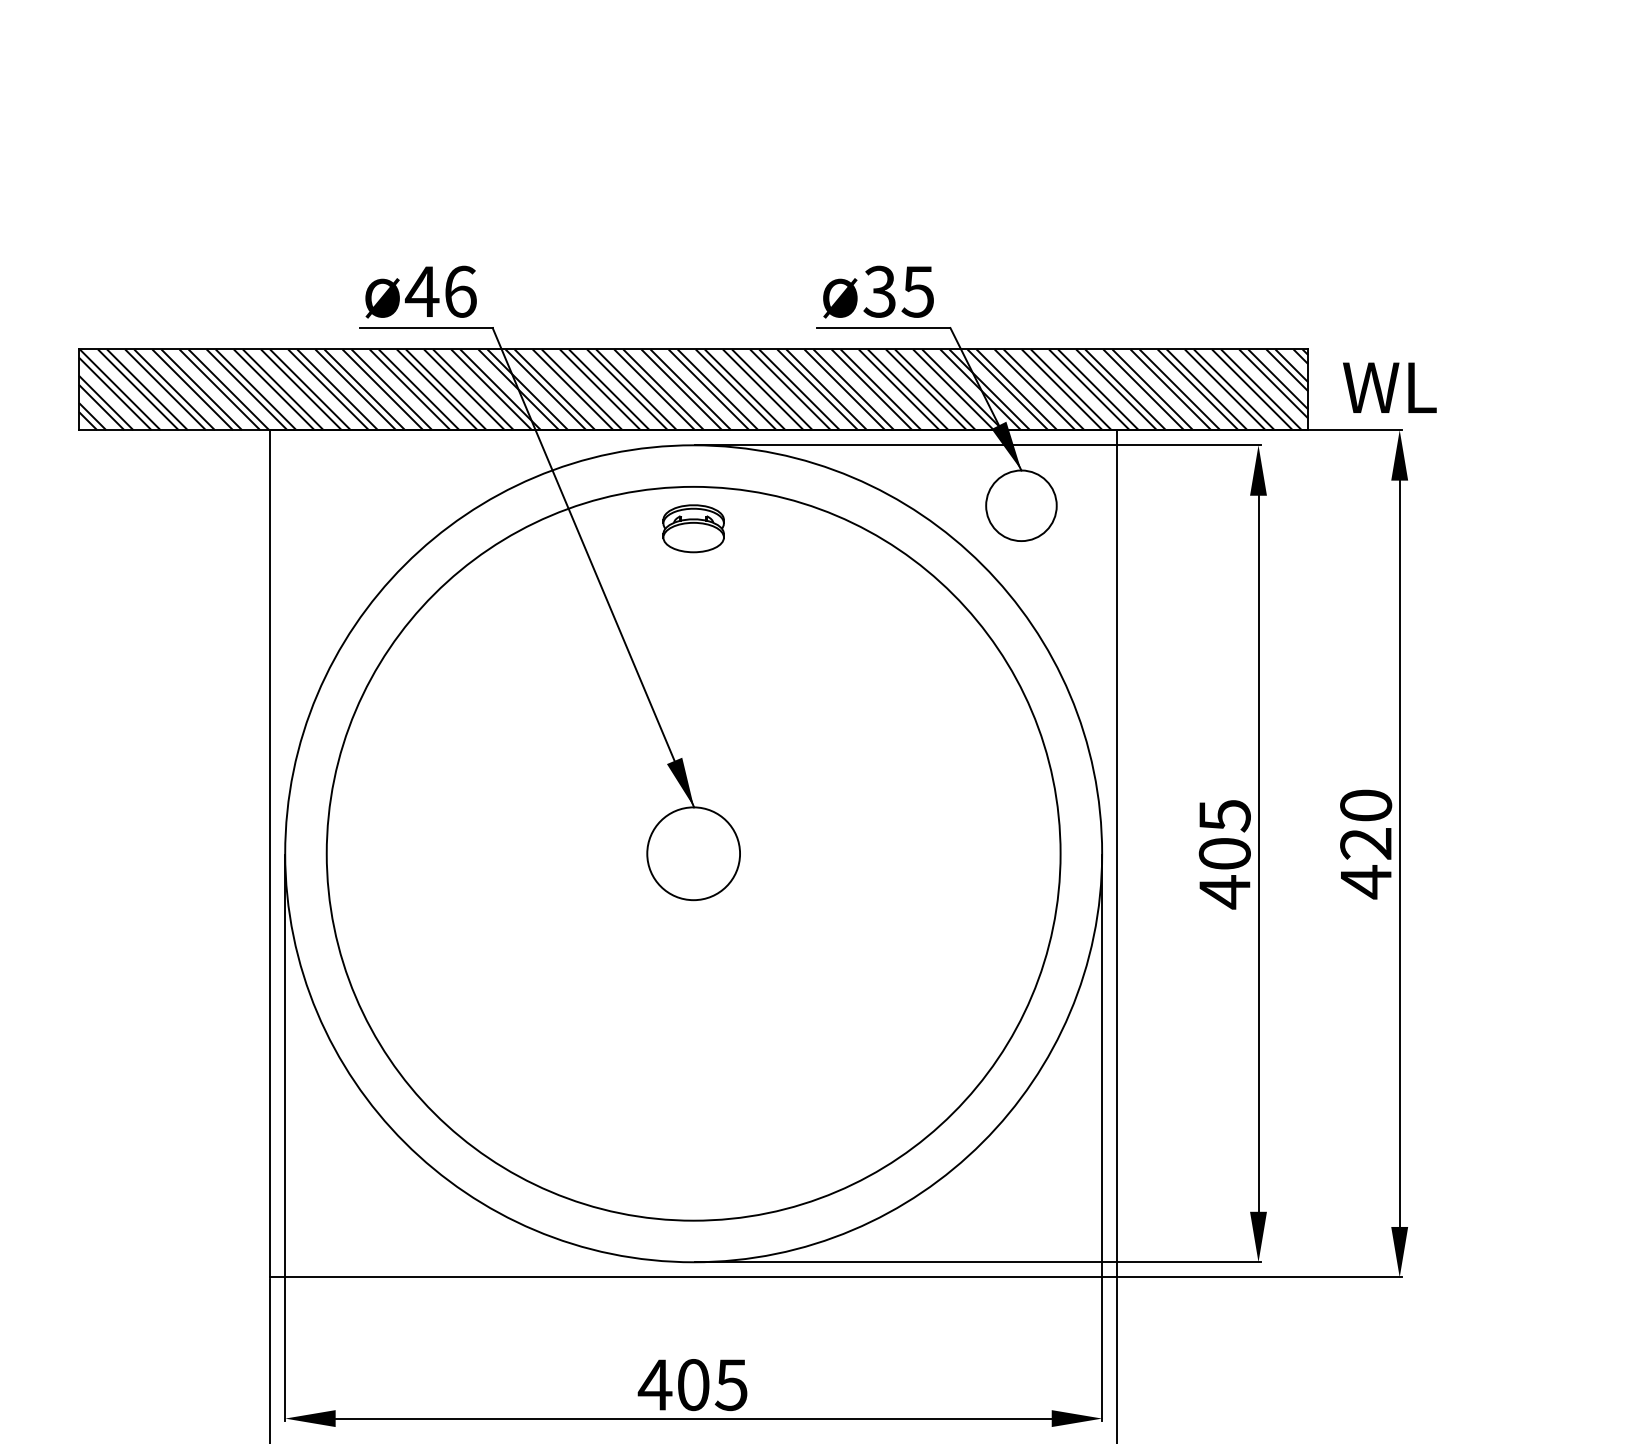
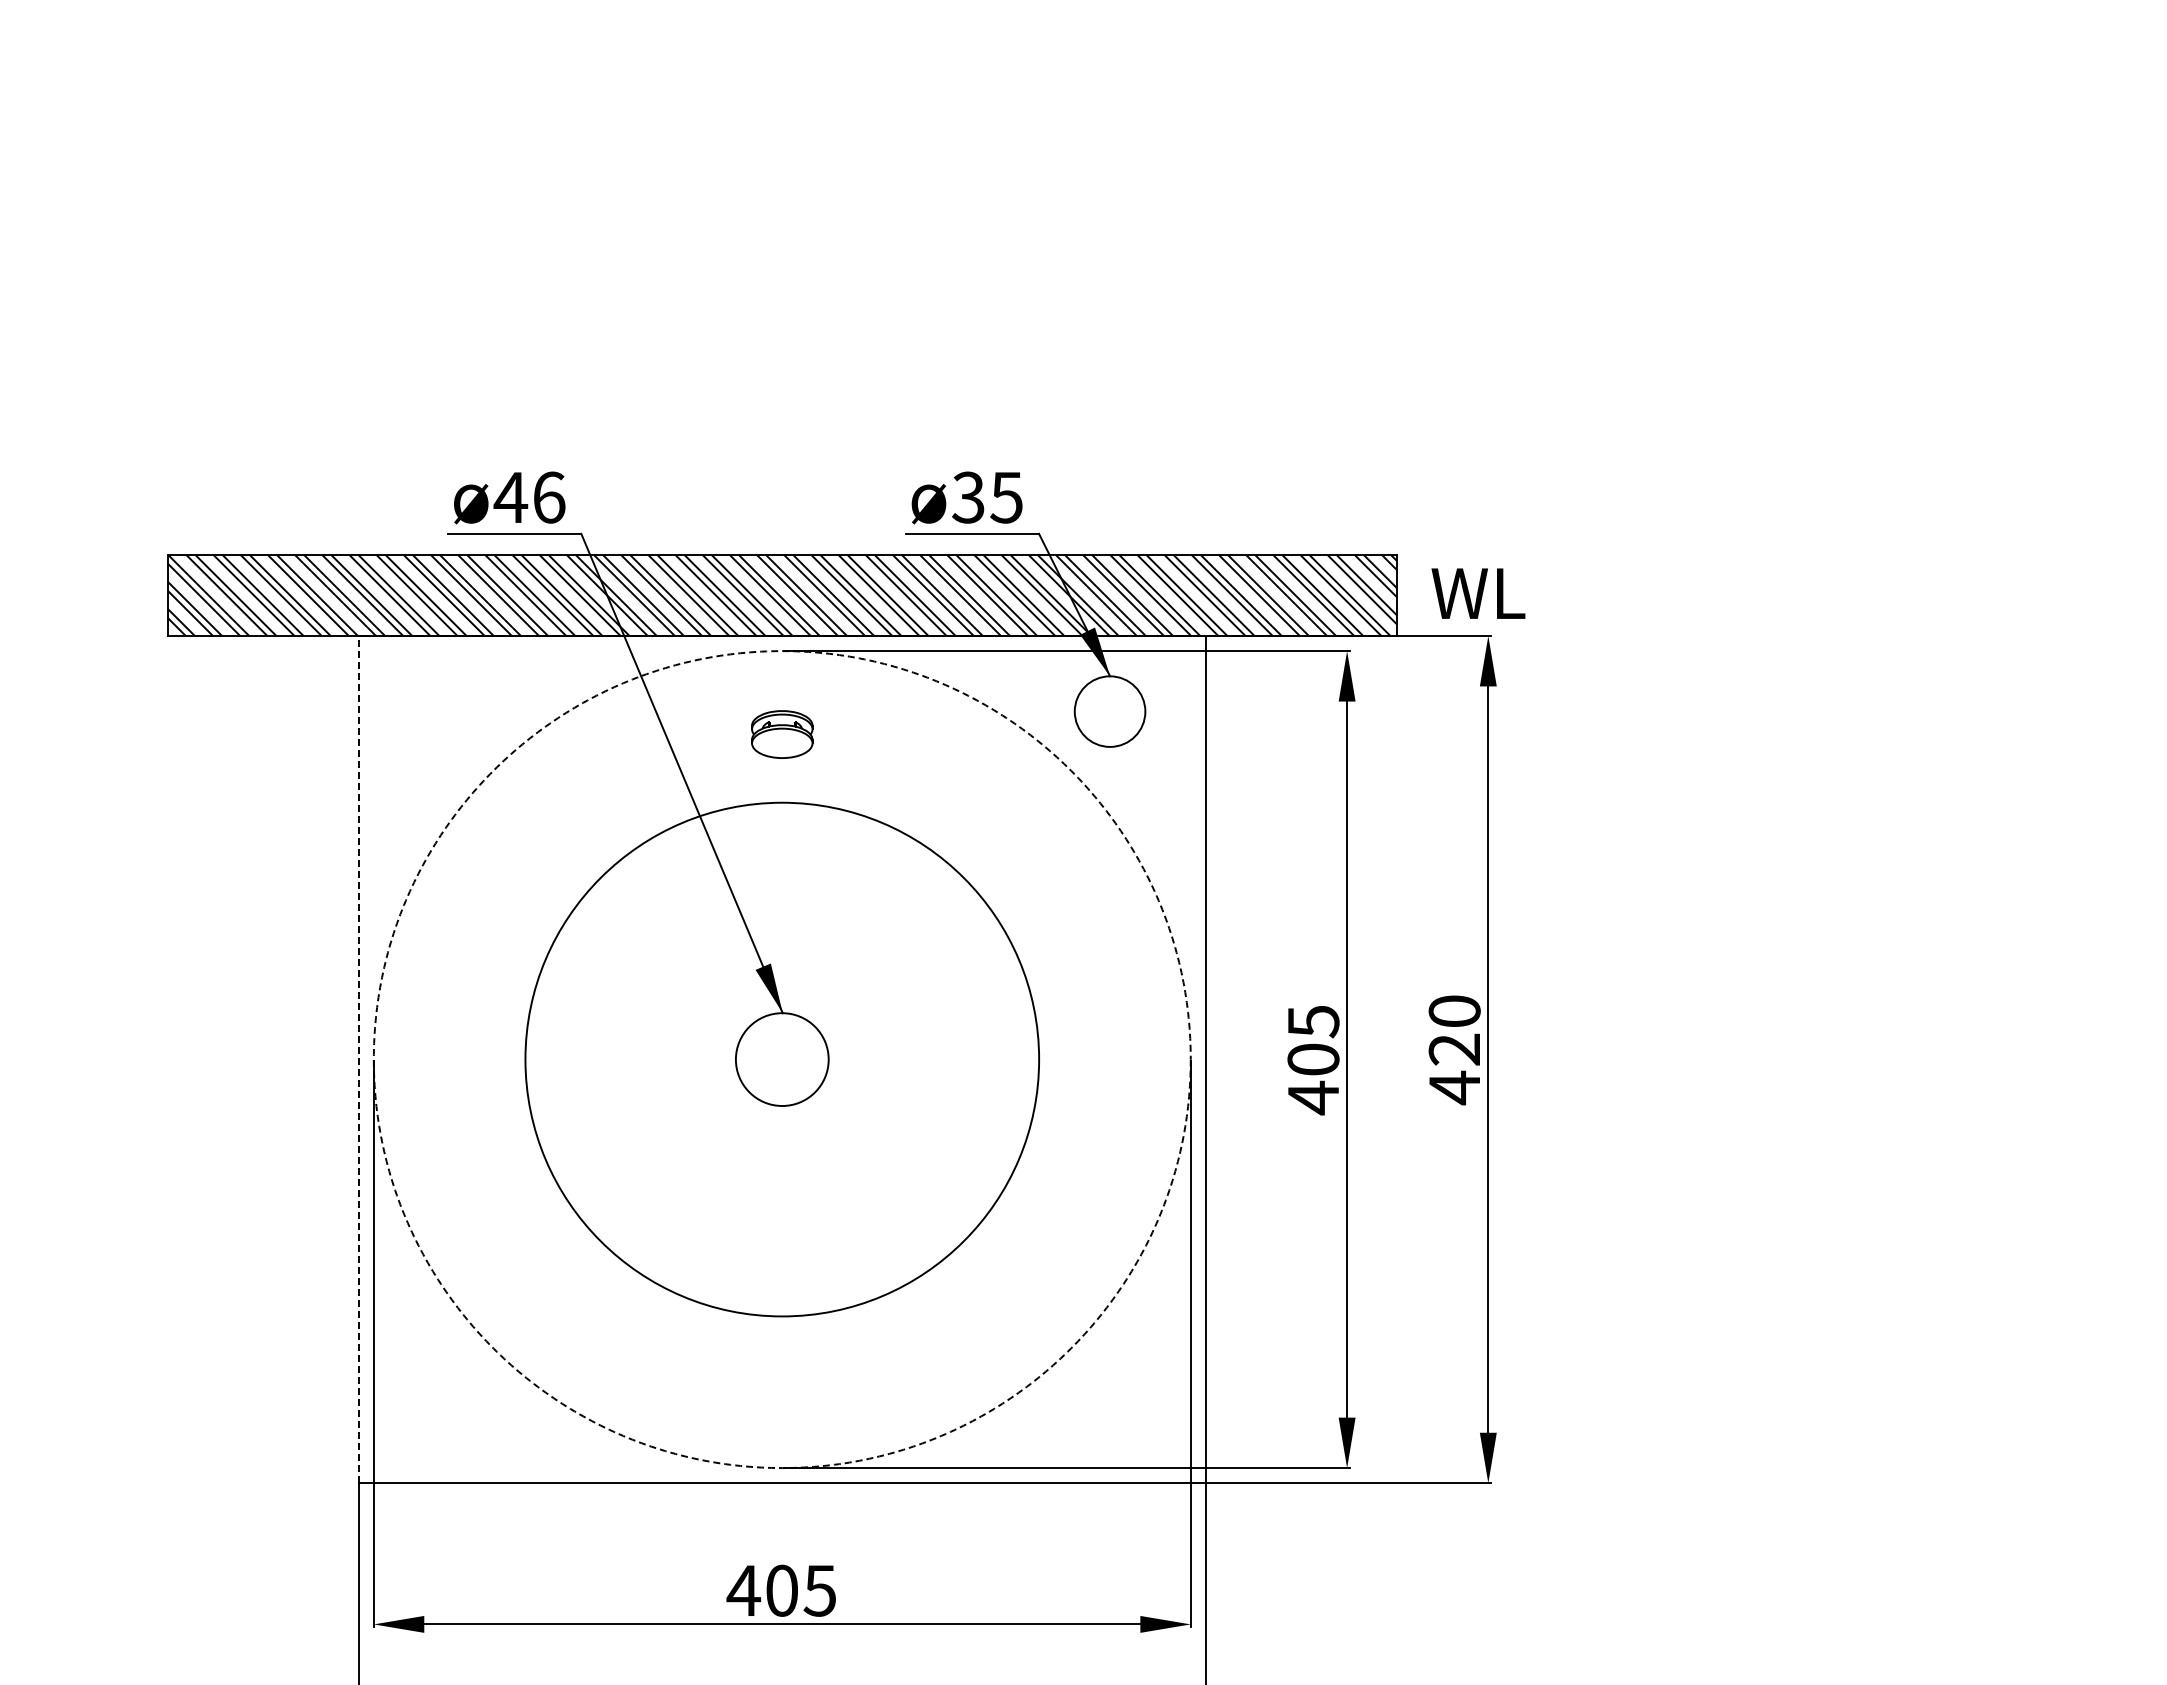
line: (269, 853) -> (358, 1059), solid -> dashed
circle: (692, 853) -> (781, 1059), solid -> dashed
circle: (693, 853) -> (782, 1059), size x0.7

